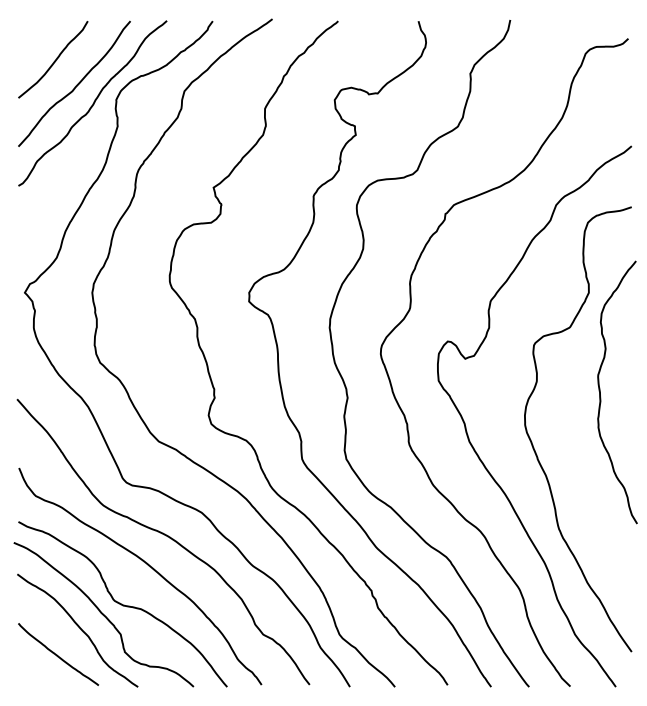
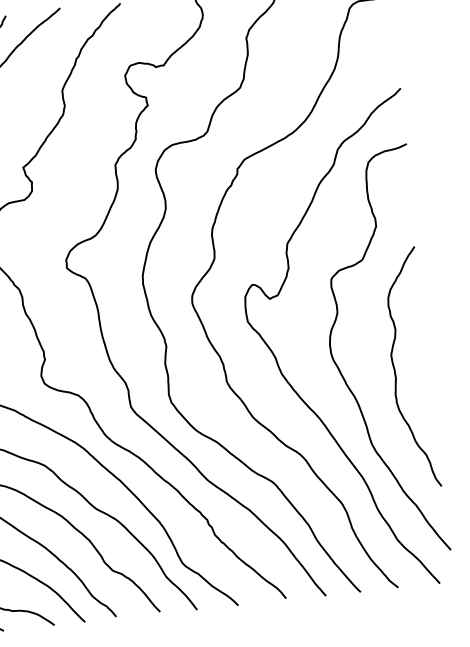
curve: (601, 397) -> (396, 374), moved

